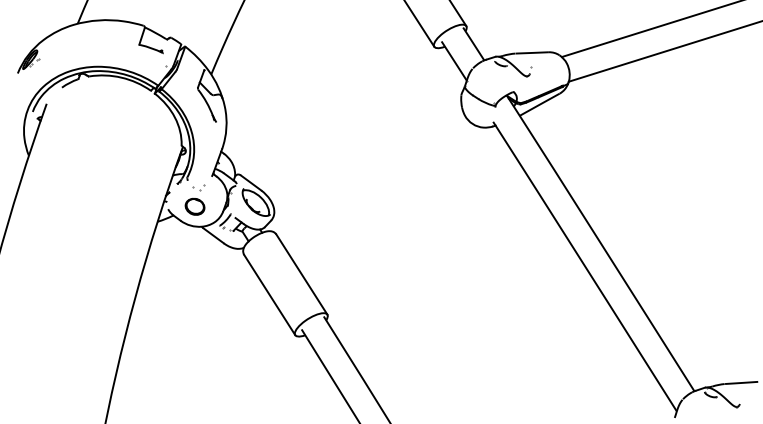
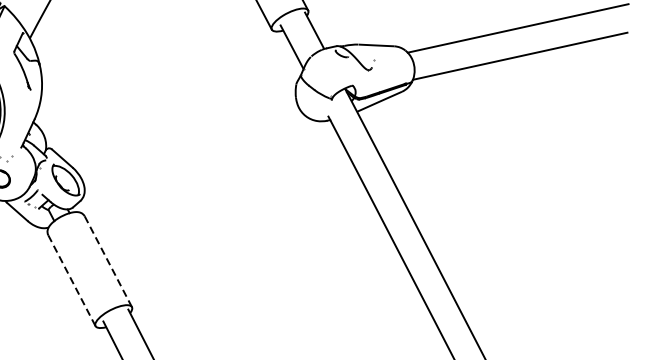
line: (301, 274) -> (107, 261), solid -> dashed
line: (269, 294) -> (71, 280), solid -> dashed

